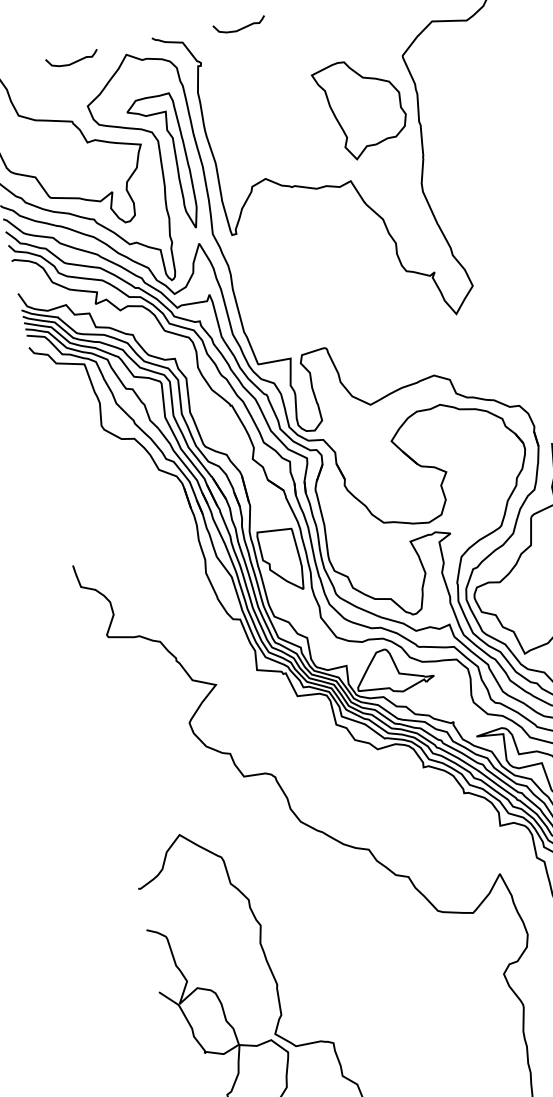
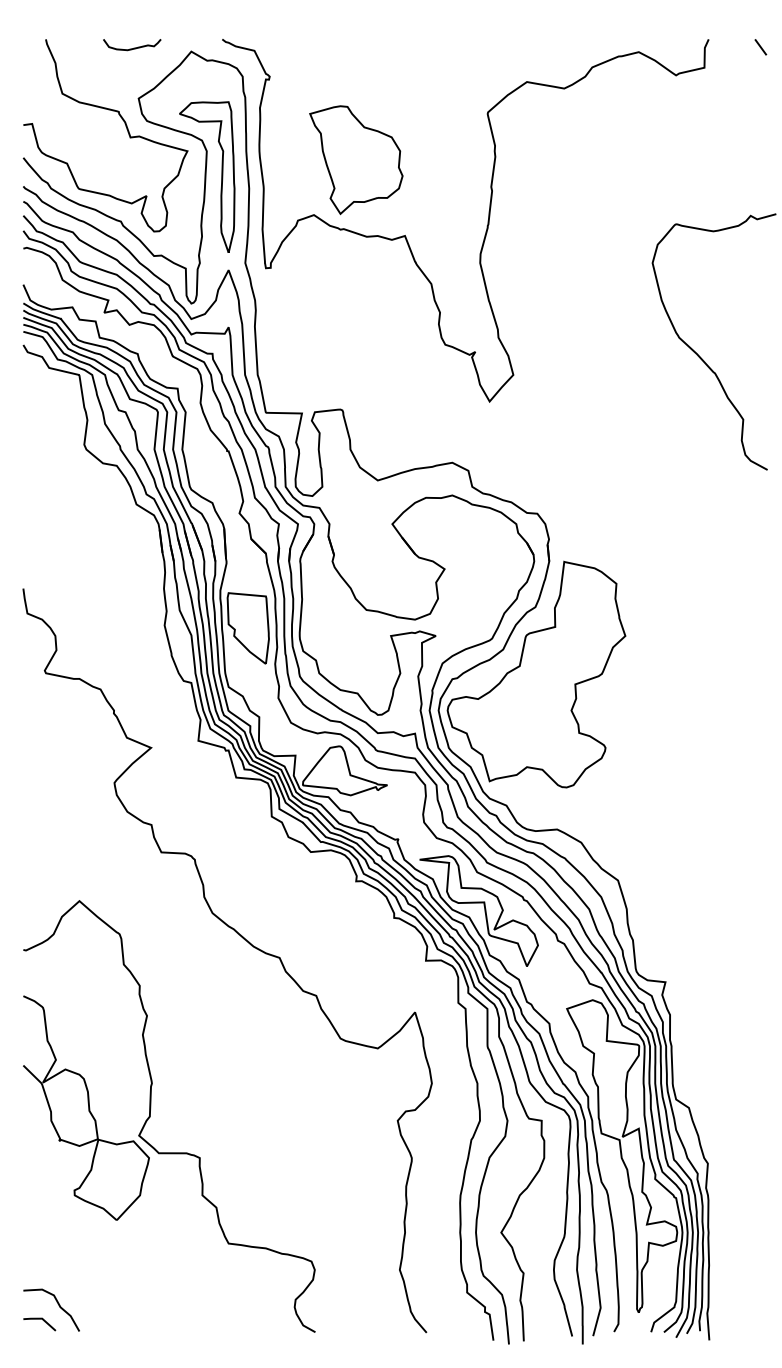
curve: (241, 27) -> (320, 47), removed
part: (361, 108) -> (356, 160), moved

